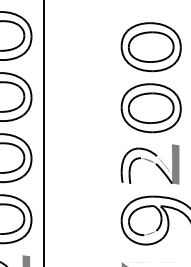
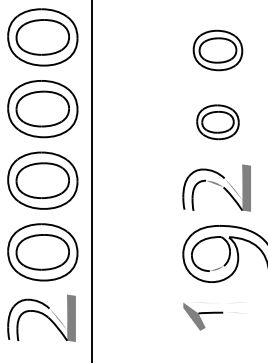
part: (150, 47) -> (217, 50), size x0.7
part: (150, 108) -> (217, 122), size x0.6

